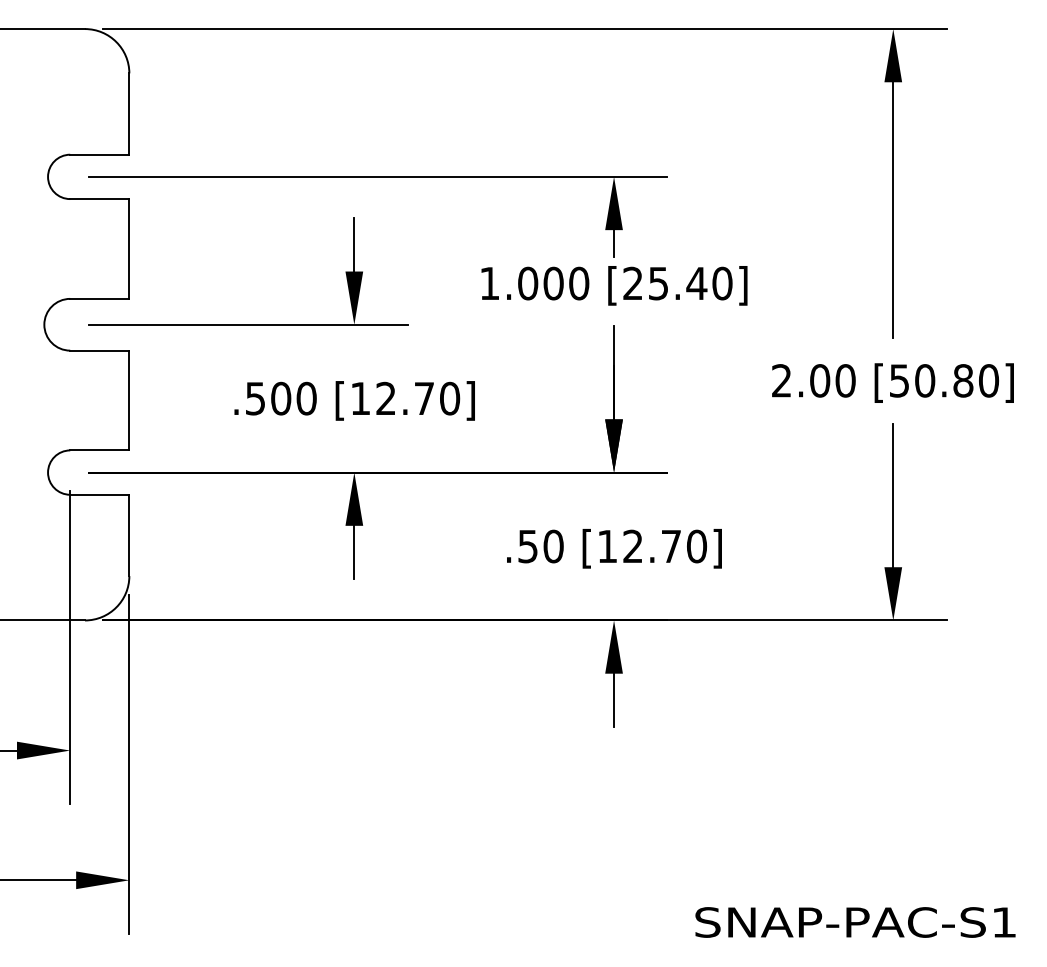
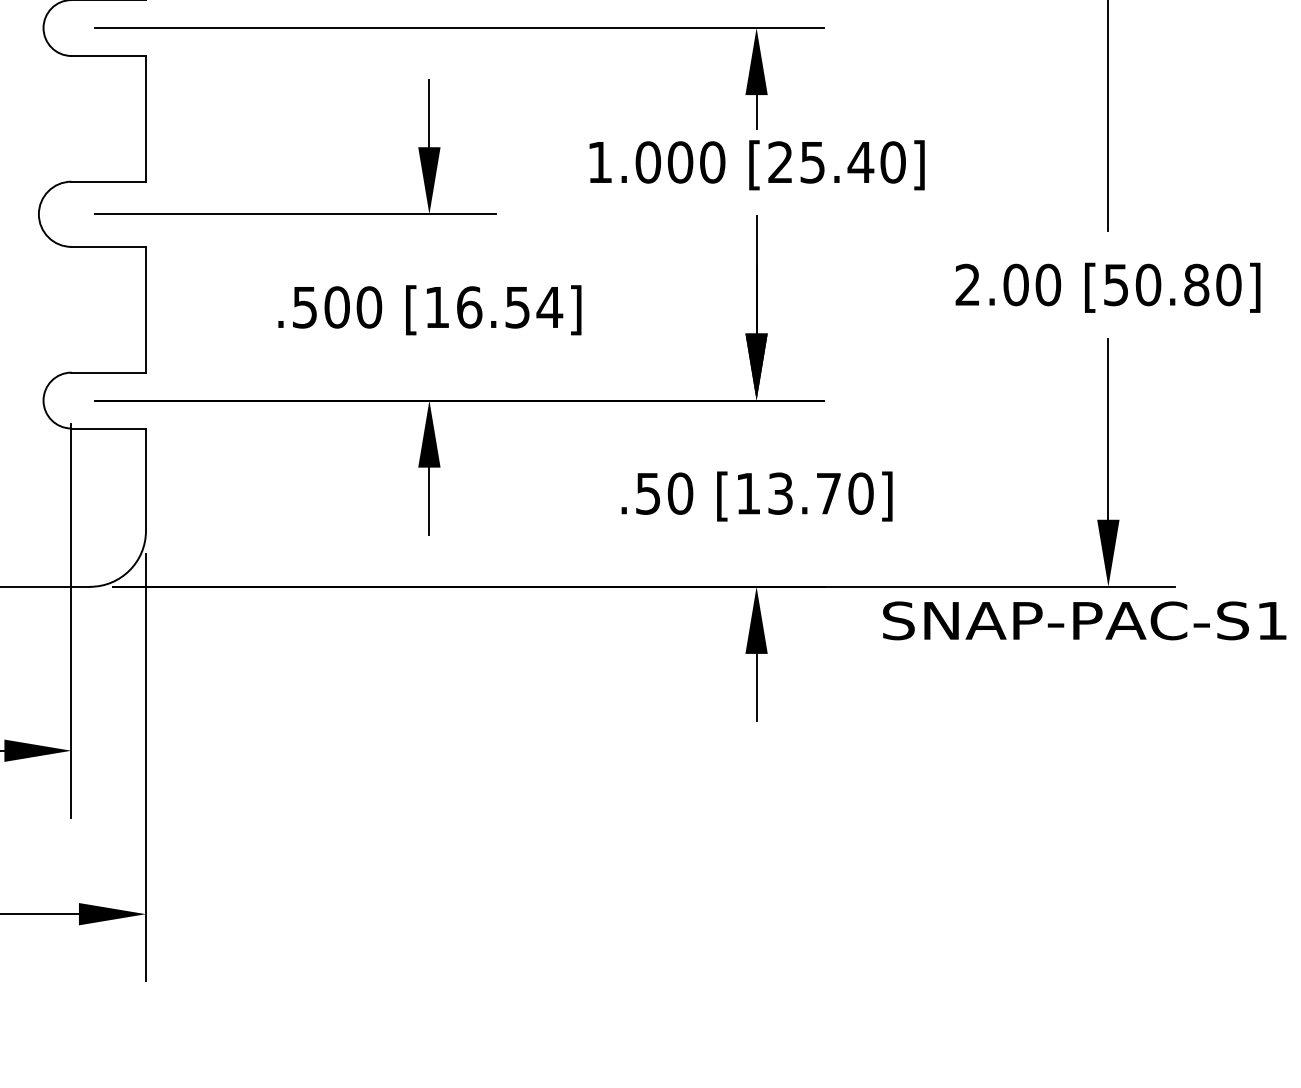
text: (418, 398) -> (510, 307), [12.70] -> [16.54]
text: (632, 546) -> (779, 493), [12.70] -> [13.70]
text: (855, 922) -> (1084, 620), moved

